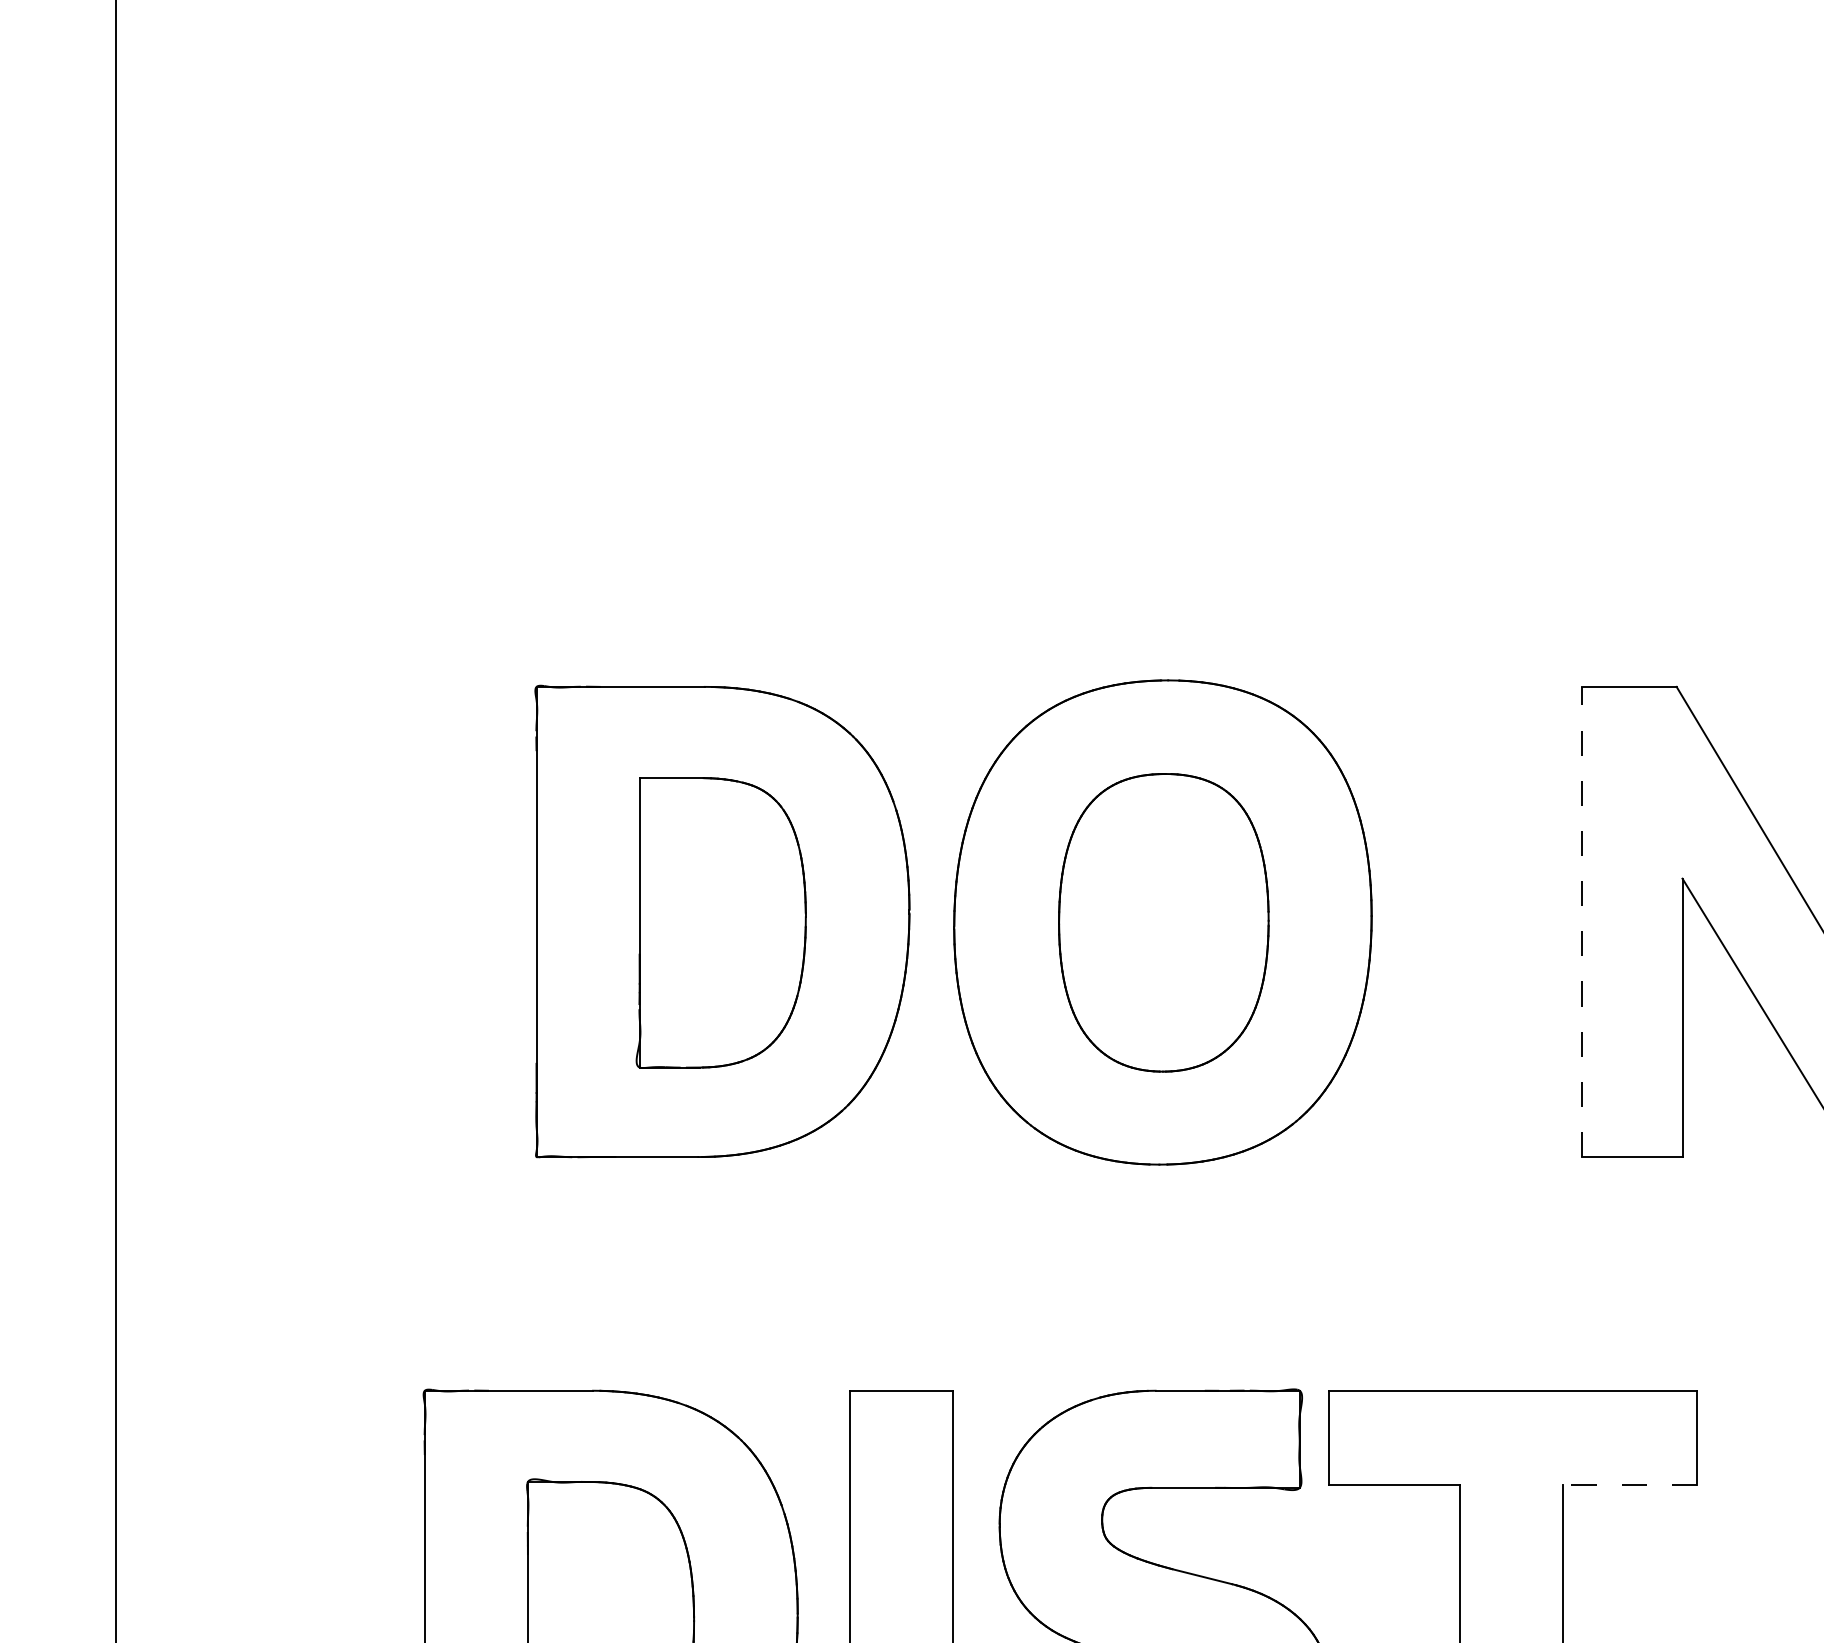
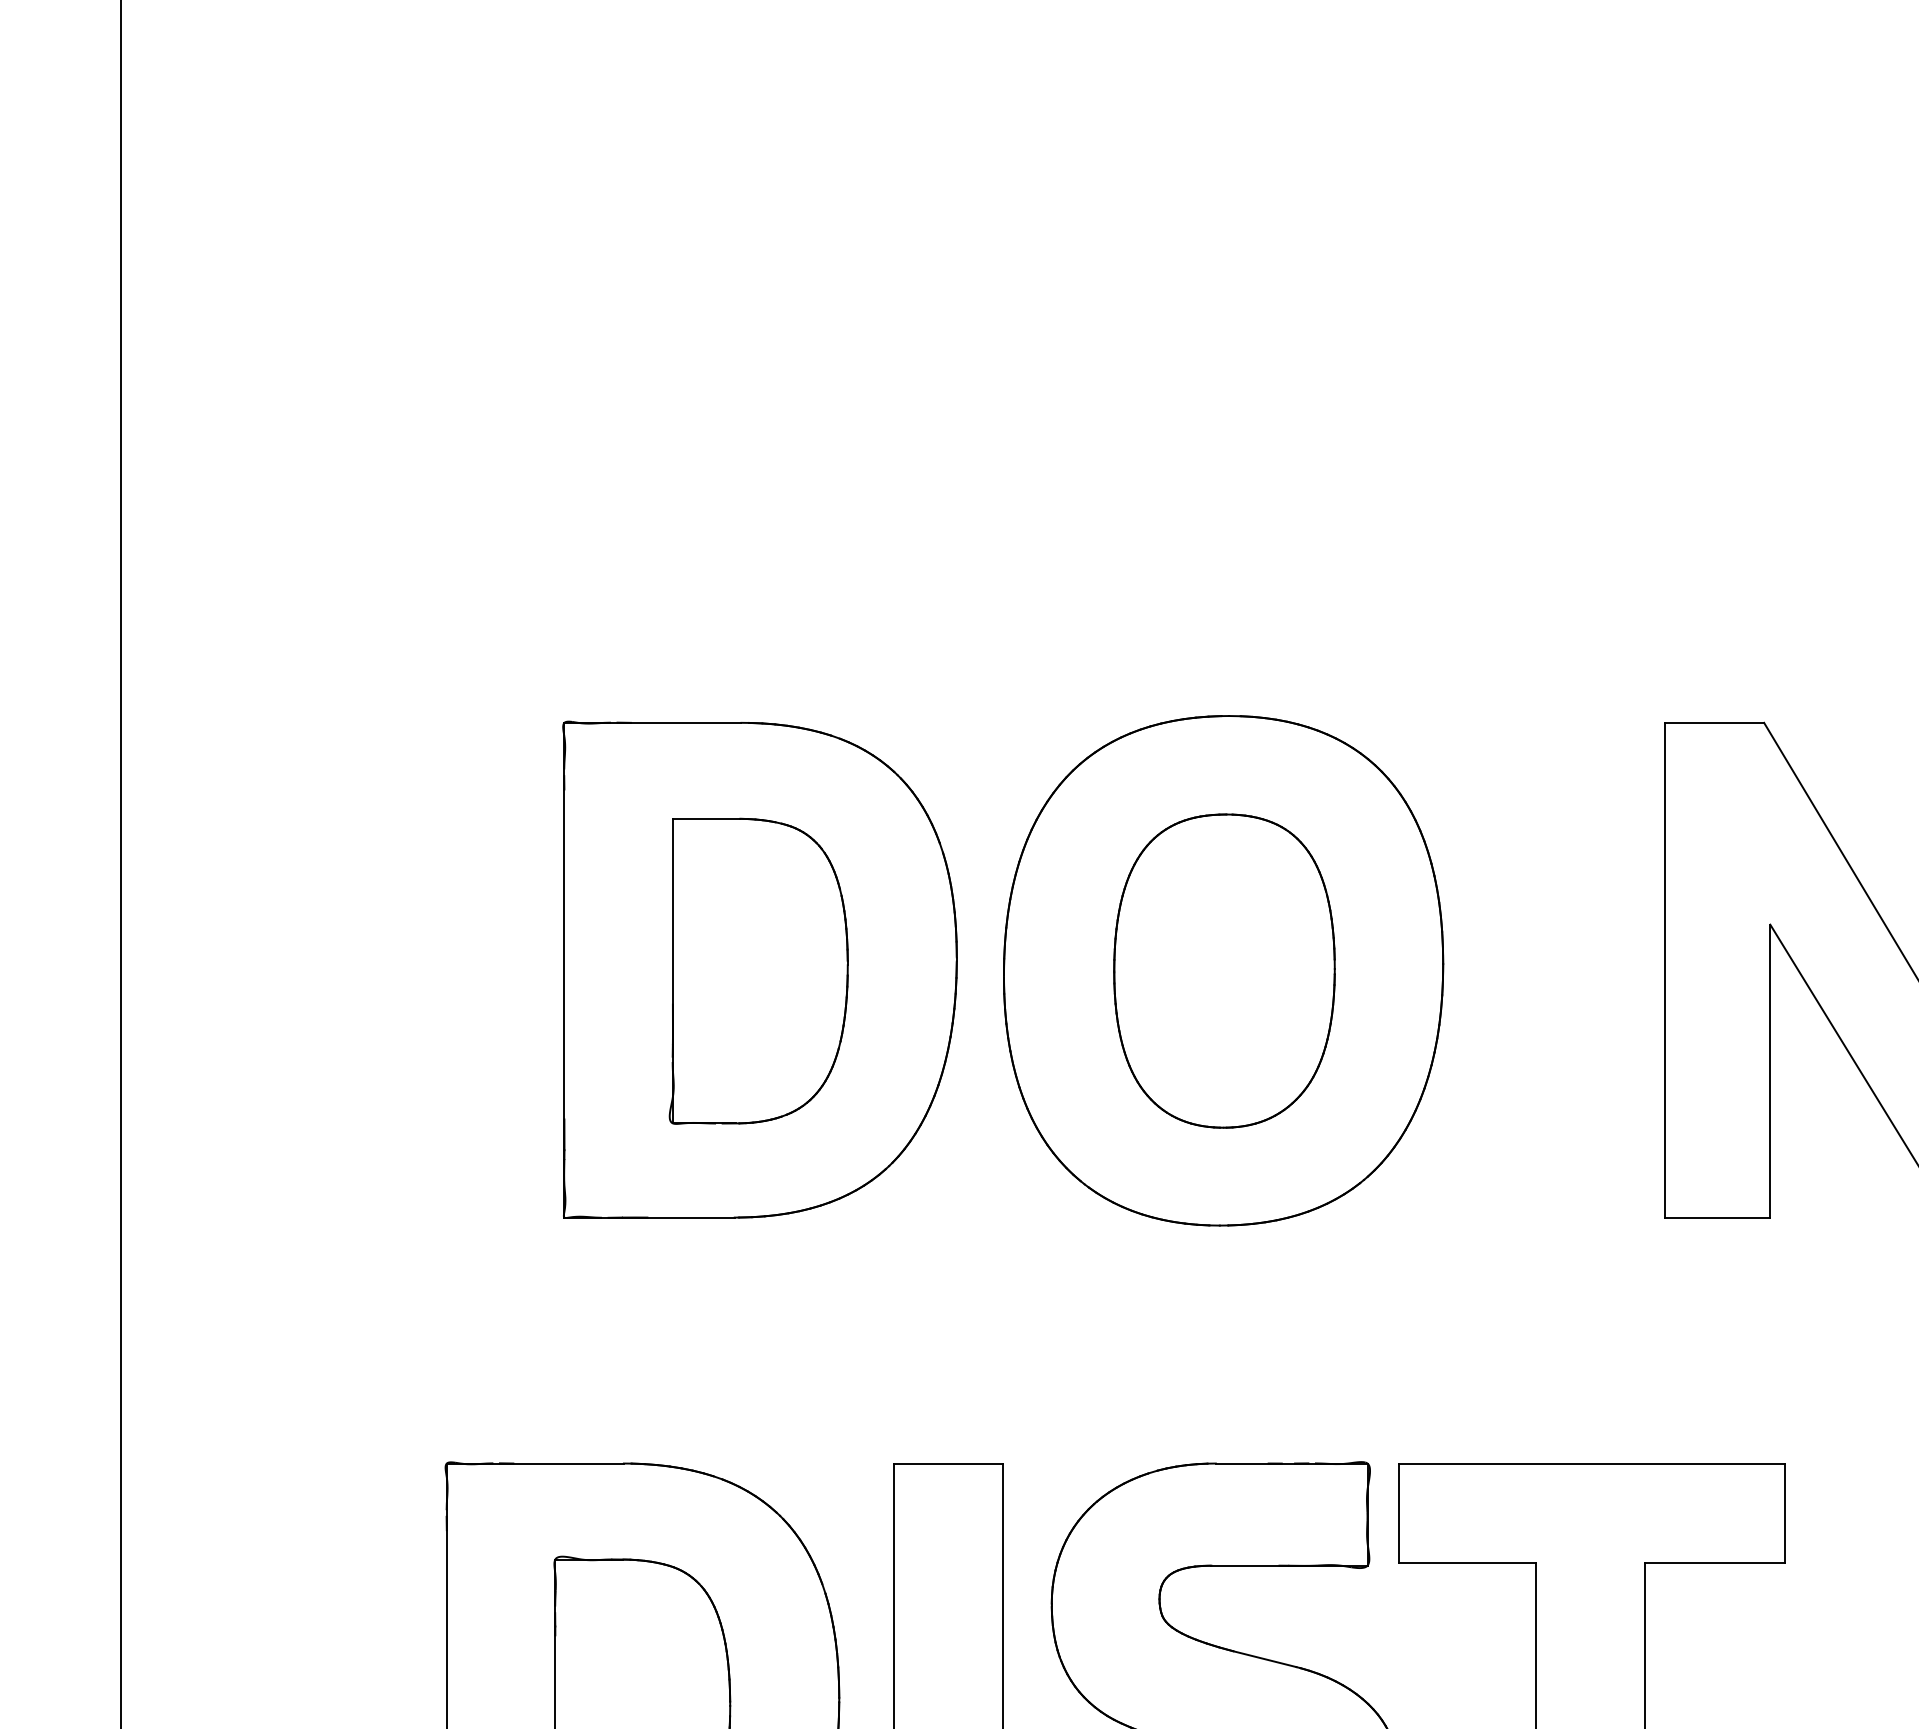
line: (1582, 921) -> (1665, 969), dashed -> solid
line: (1629, 1484) -> (1714, 1562), dashed -> solid

